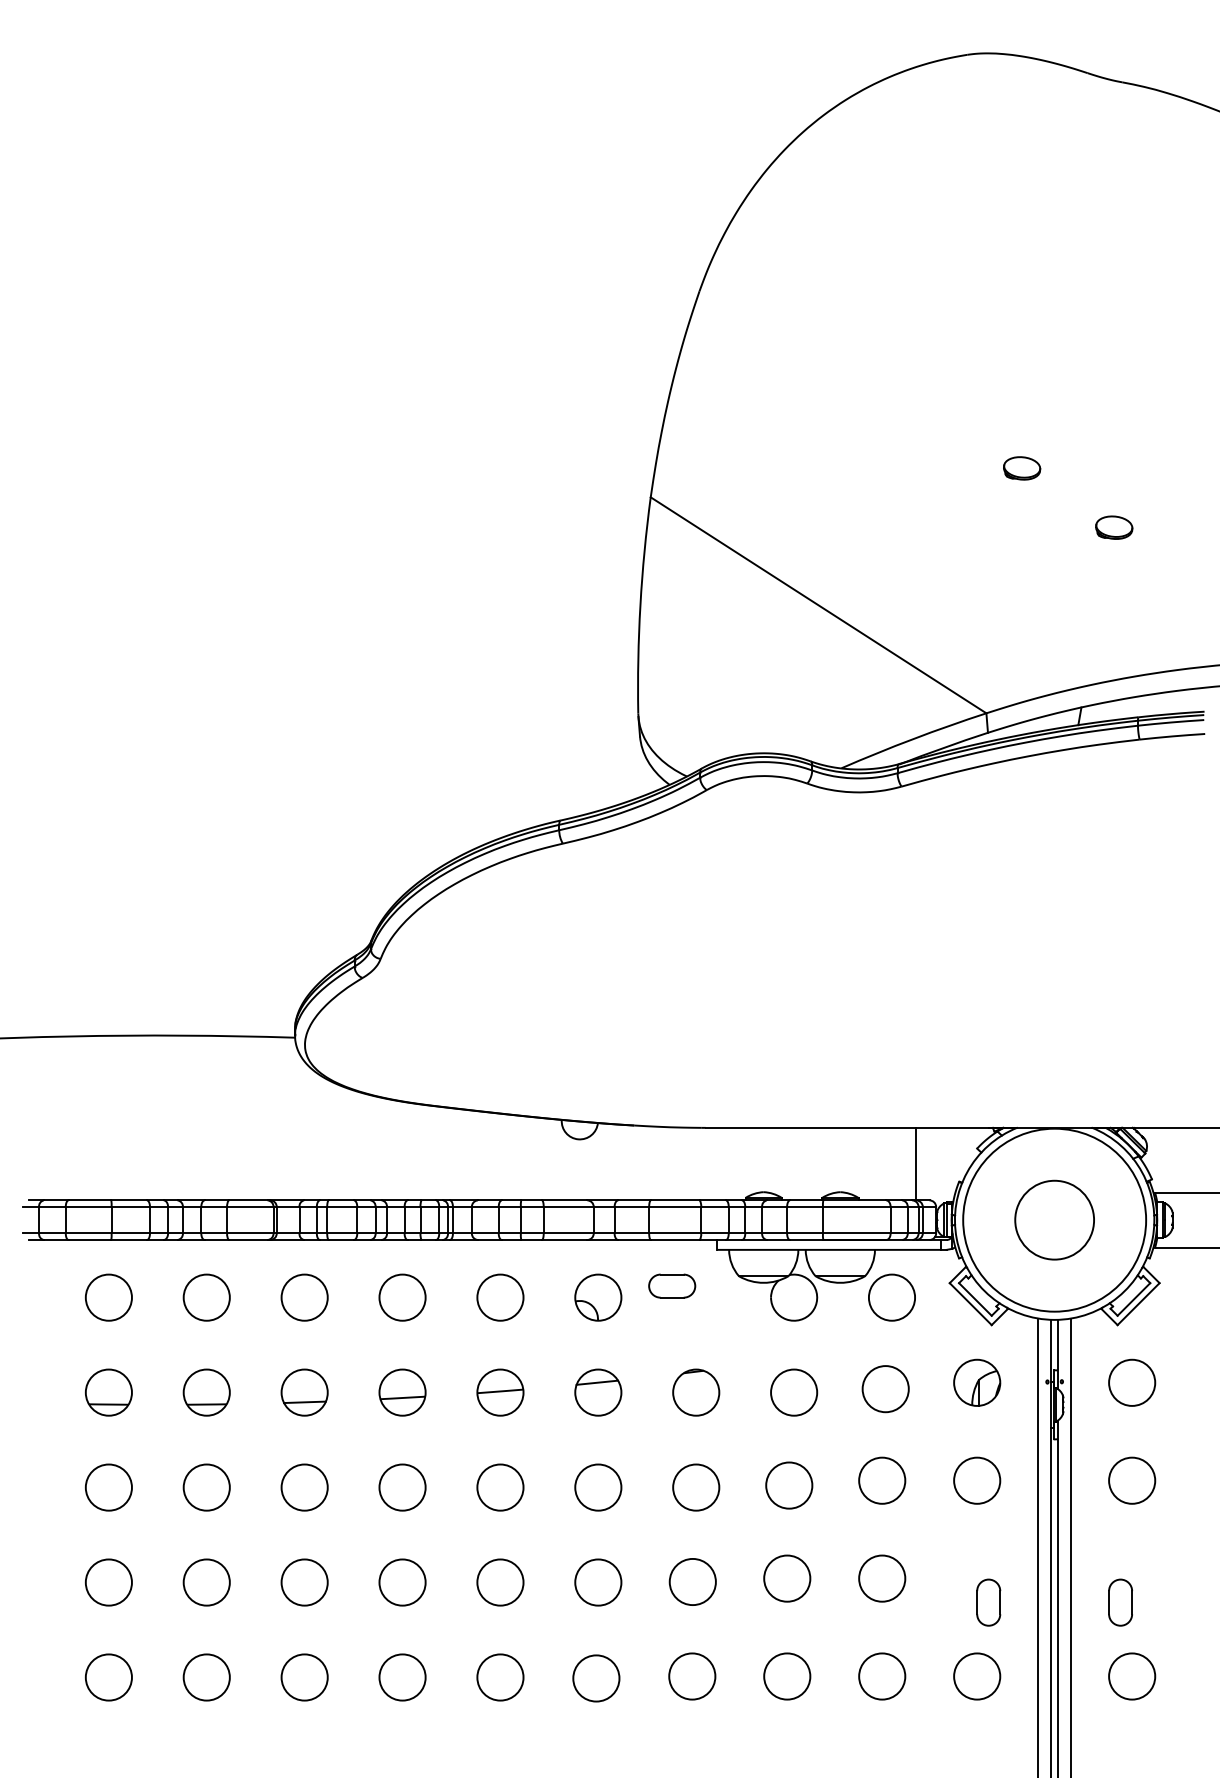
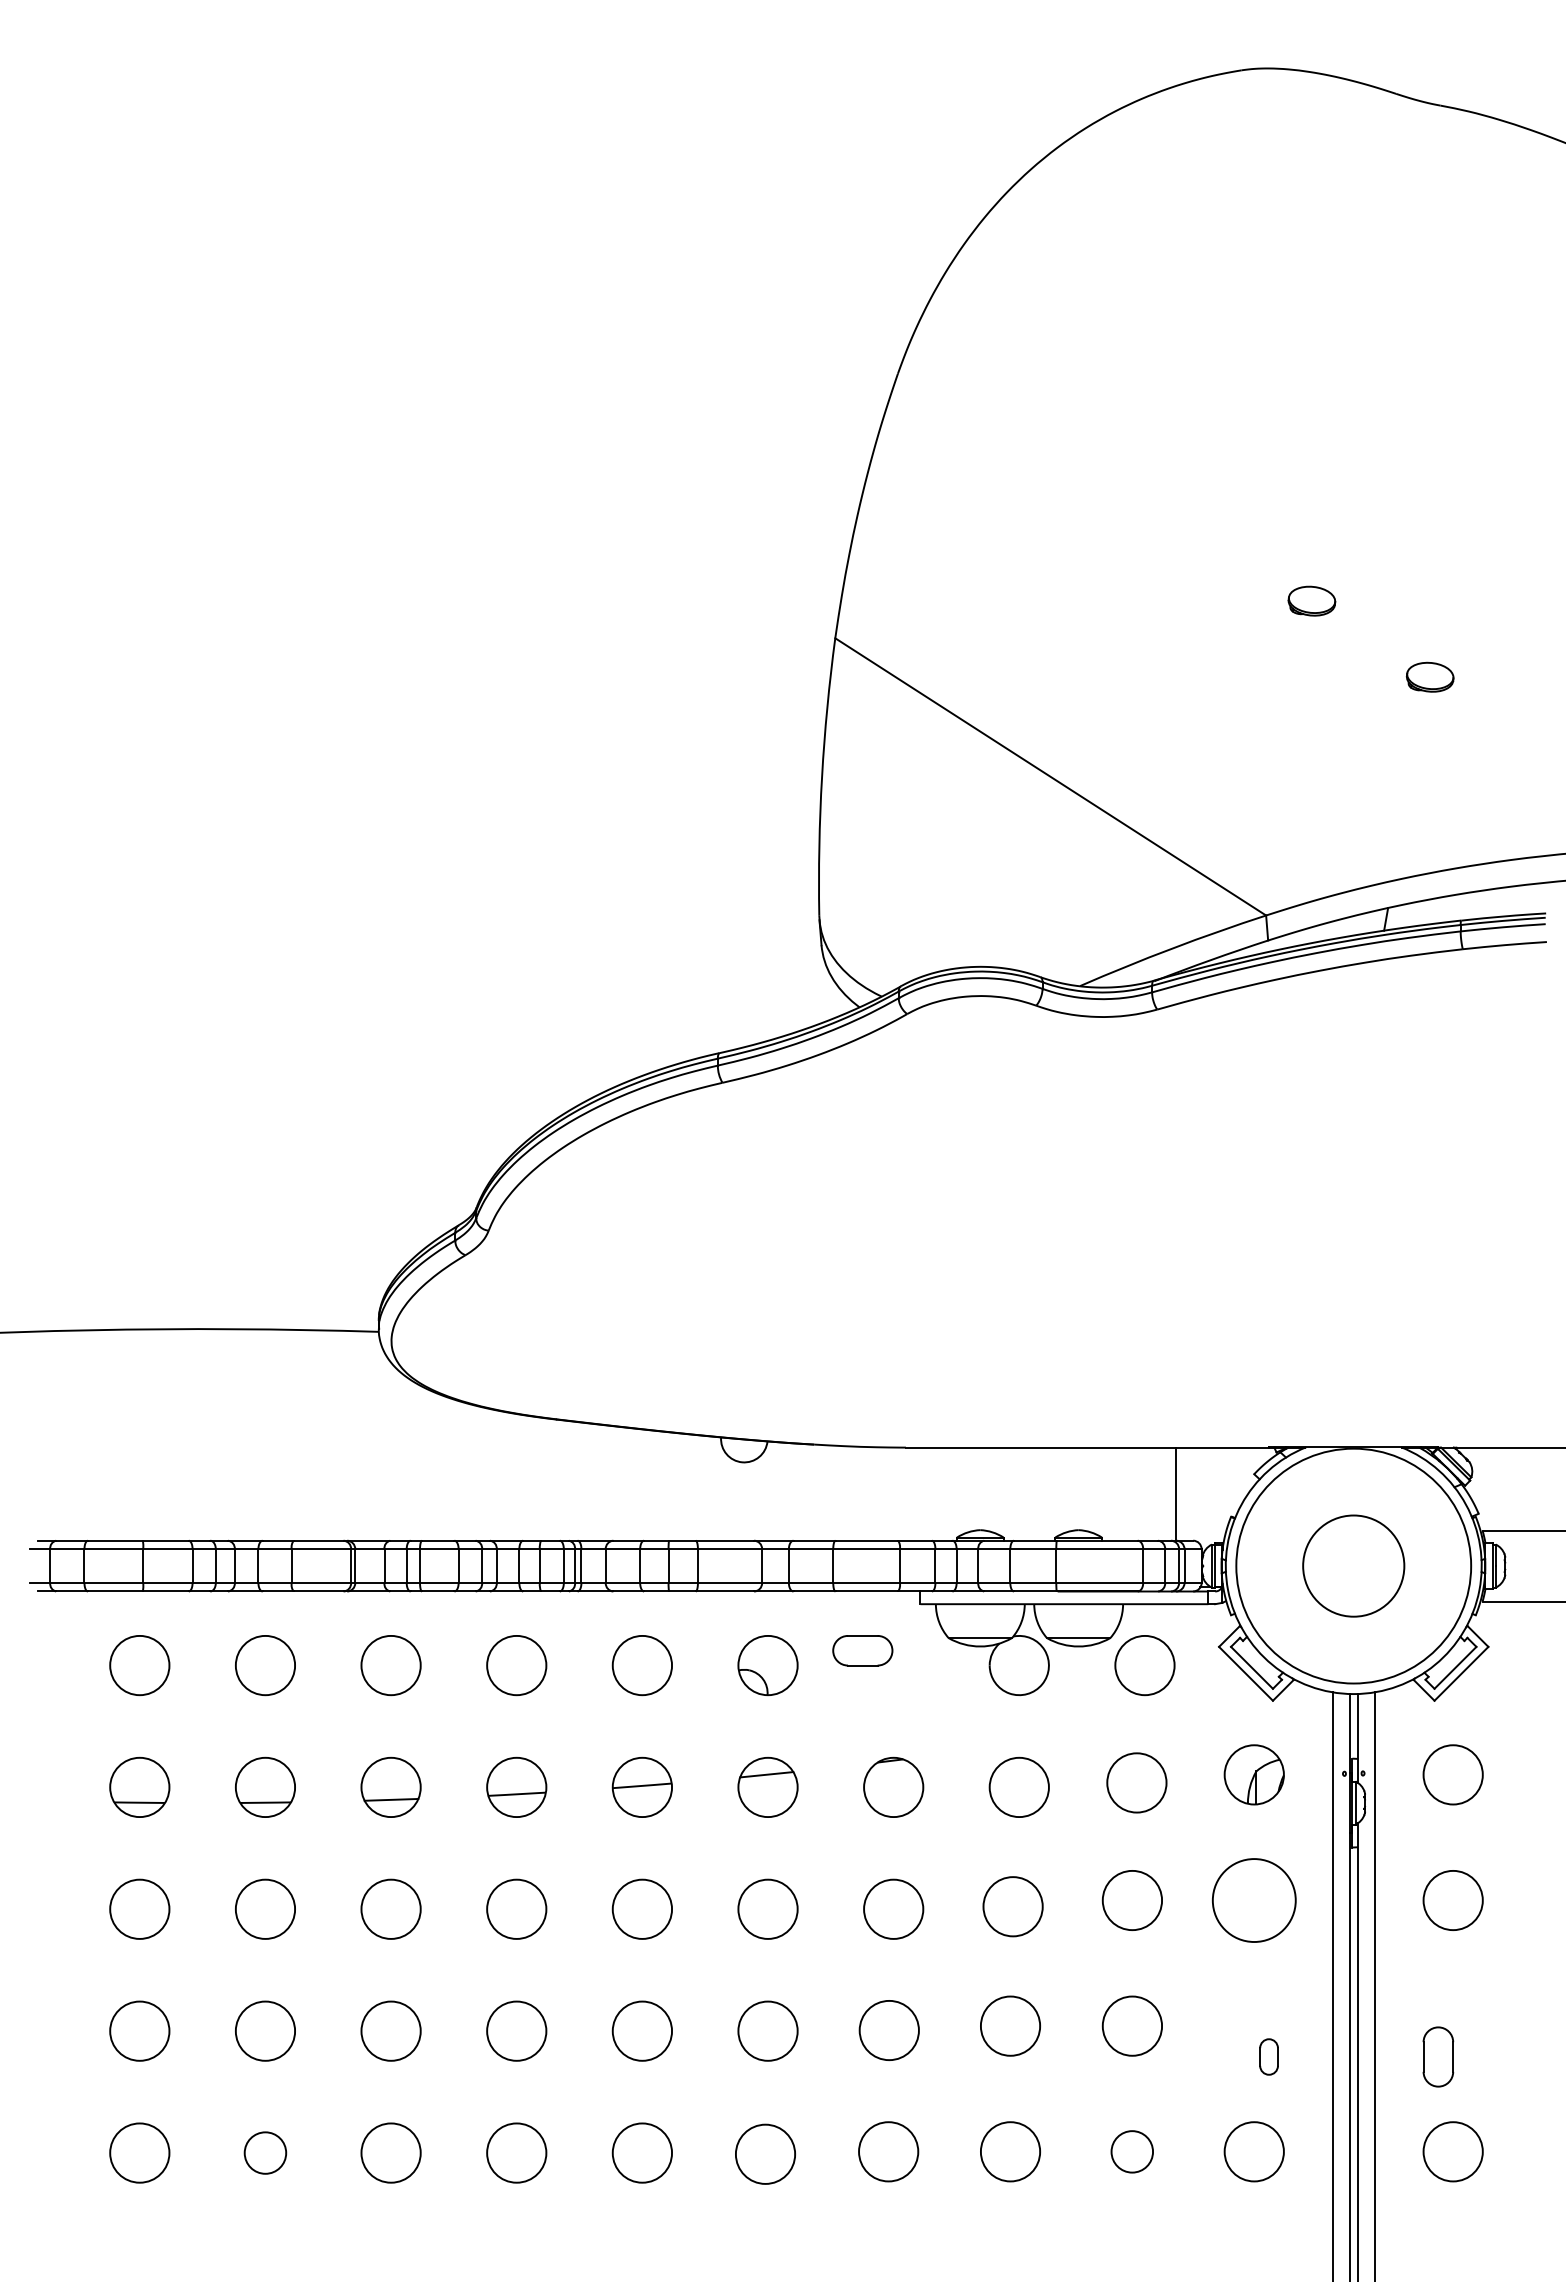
circle: (976, 1480) -> (1253, 1900), size x1.4
part: (988, 1602) -> (1268, 2056), size x0.6
circle: (881, 1676) -> (1131, 2151), size x0.7
circle: (206, 1677) -> (265, 2152), size x0.7

